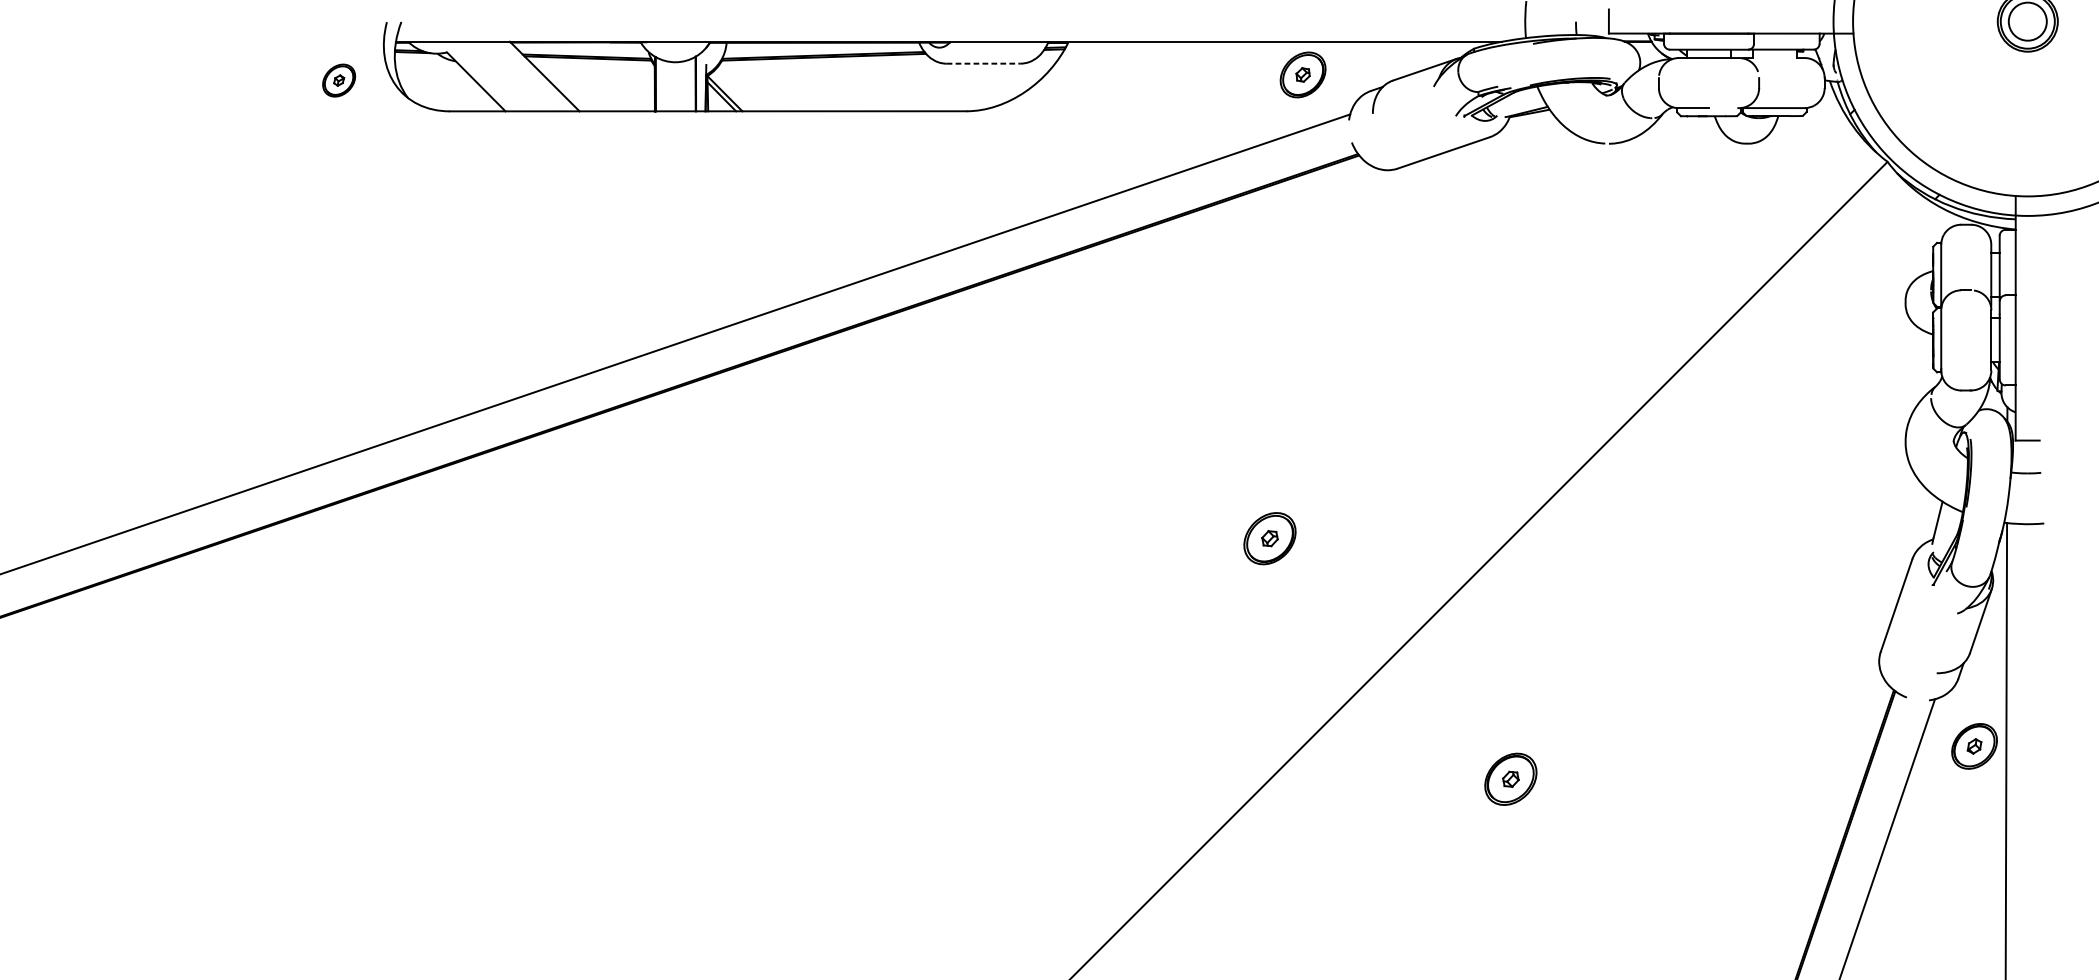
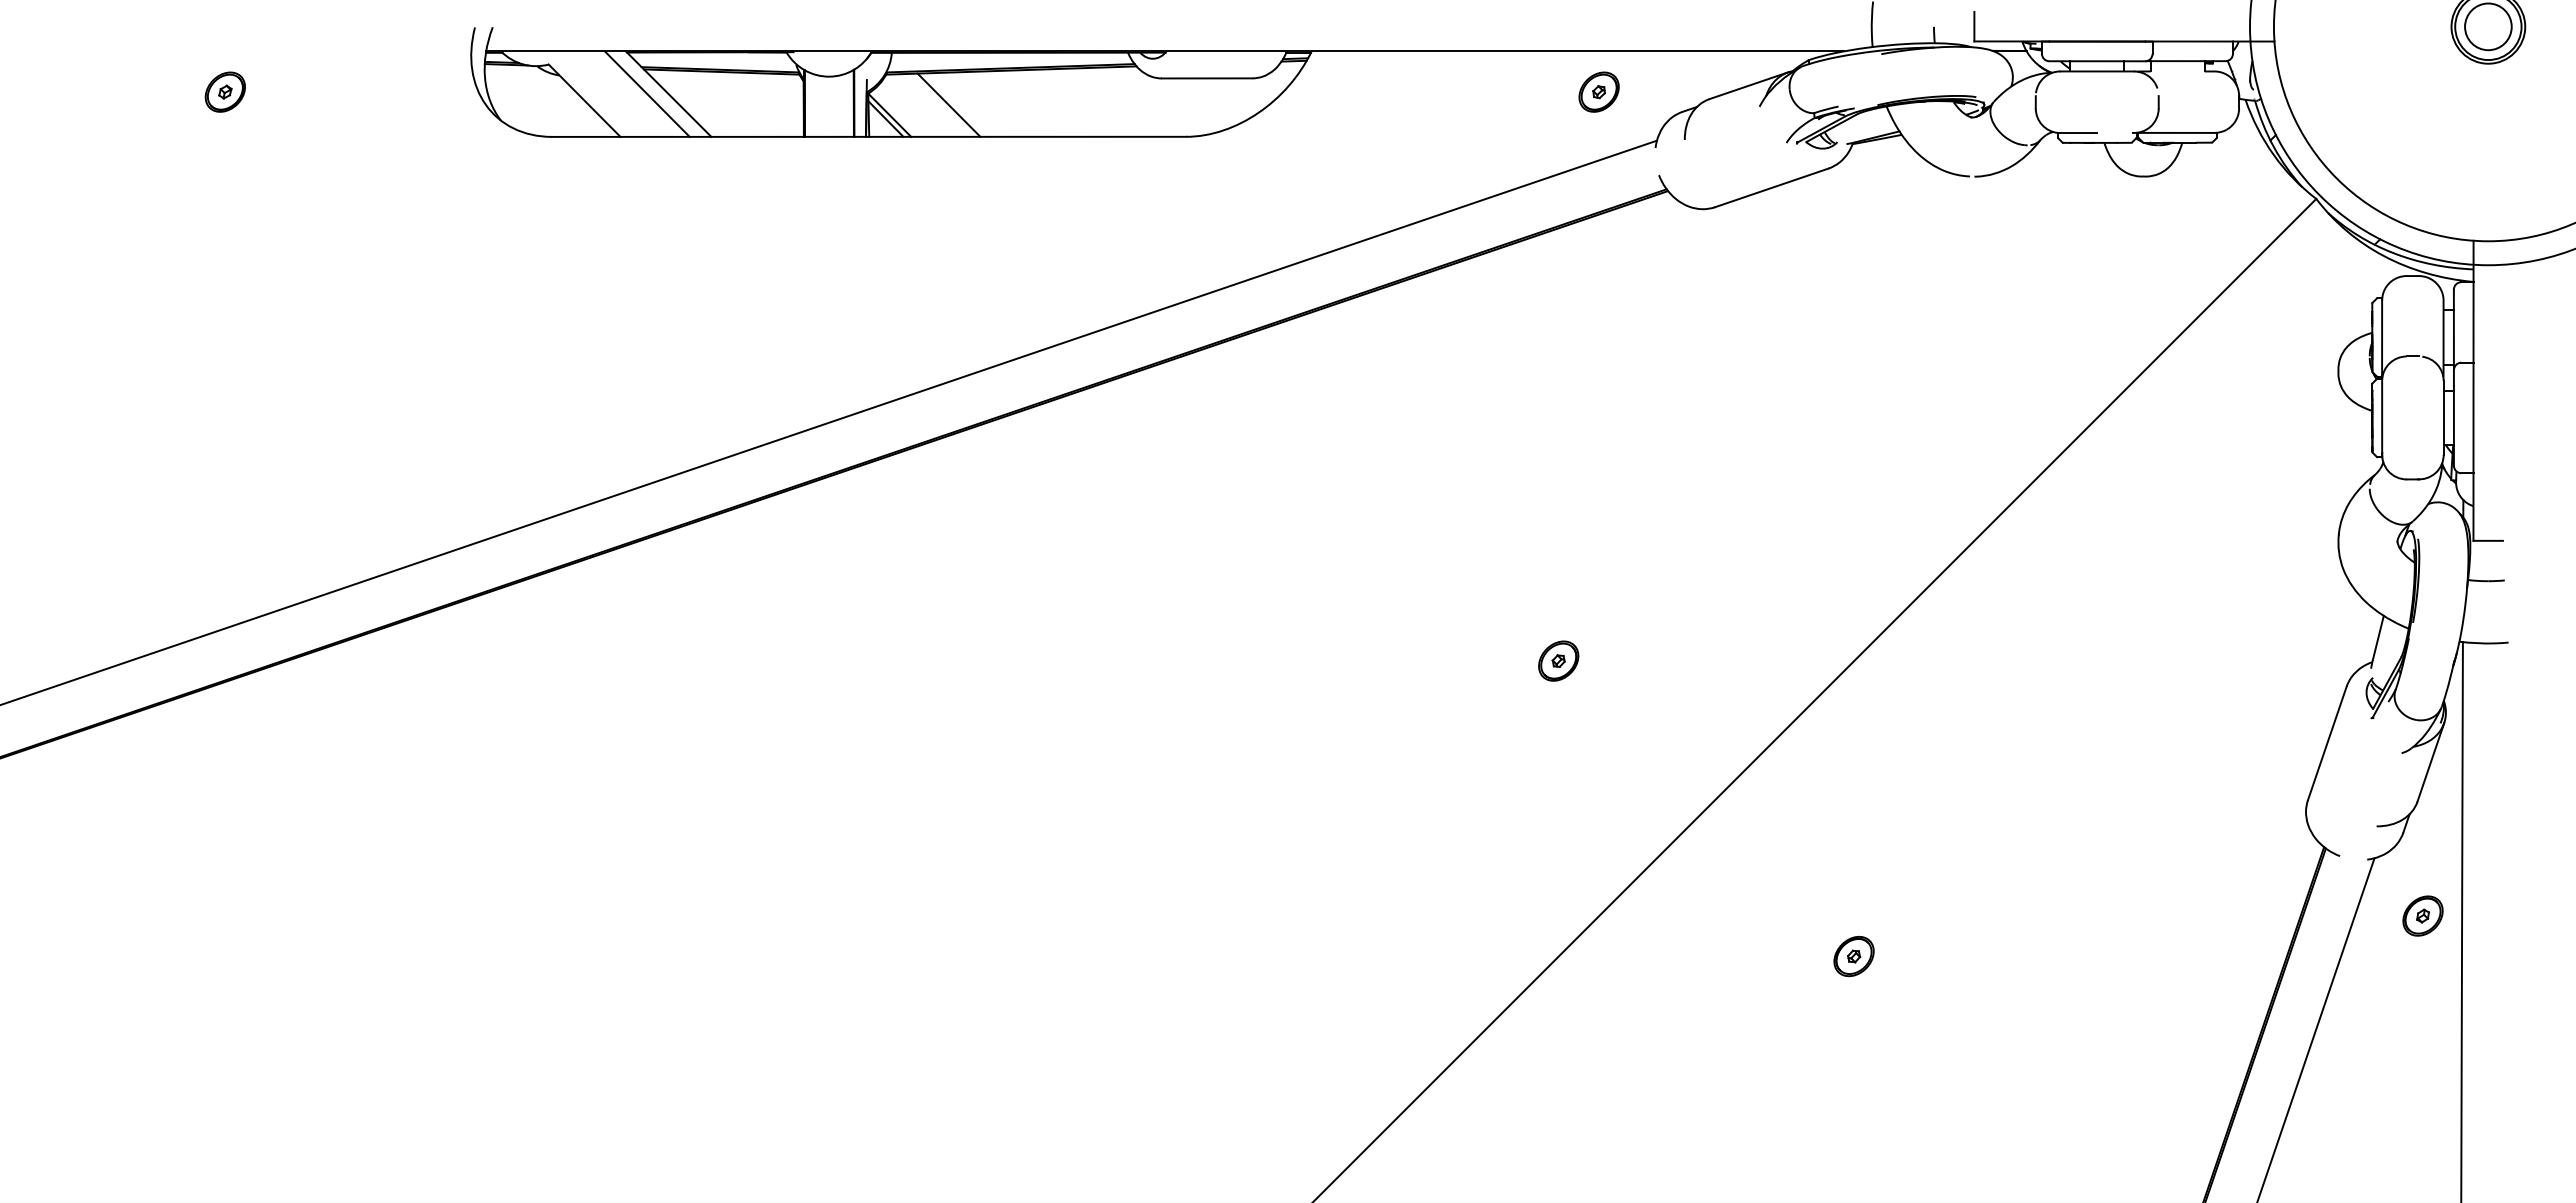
line: (983, 63) -> (1207, 78), dashed -> solid
part: (1302, 74) -> (1598, 91), size x0.71
line: (526, 75) -> (646, 93), added
part: (338, 80) -> (224, 91), moved
line: (772, 84) -> (948, 104), added
part: (1269, 538) -> (1558, 660), size x0.62
part: (1974, 745) -> (2422, 915), size x0.71
part: (1510, 779) -> (1853, 956), size x0.62

